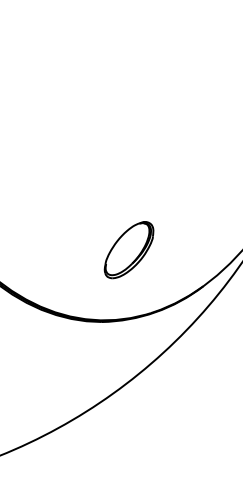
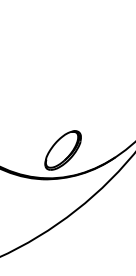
part: (128, 250) -> (62, 150), moved

